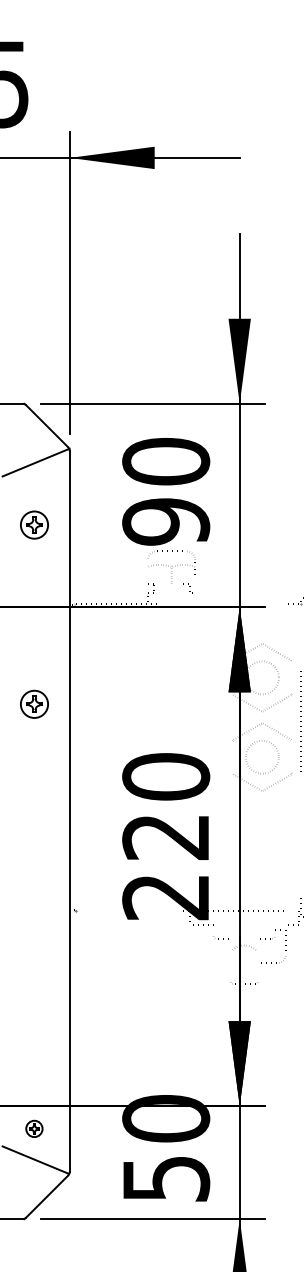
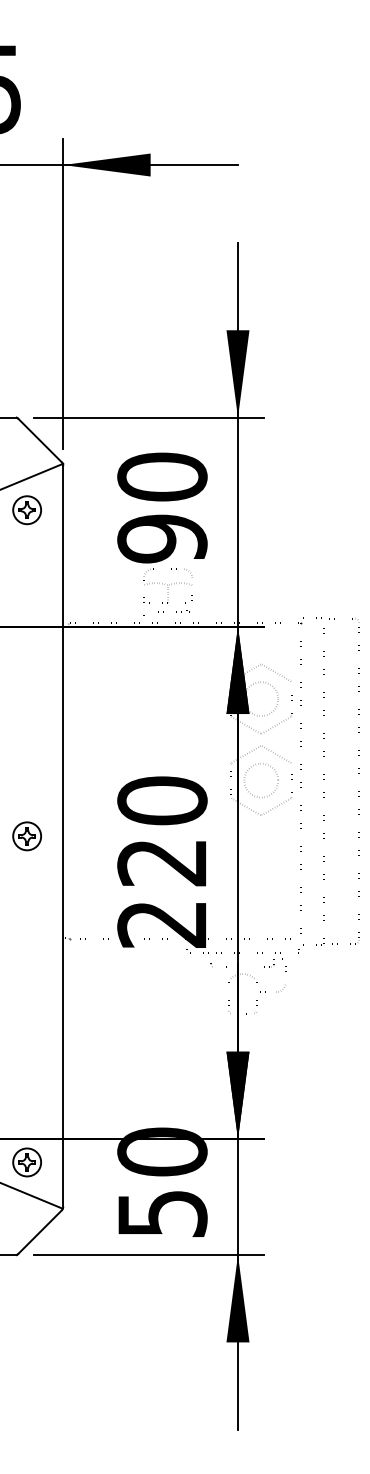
part: (33, 525) -> (26, 510), moved
part: (33, 704) -> (26, 836), moved
part: (33, 1128) -> (26, 1162), size x1.67

